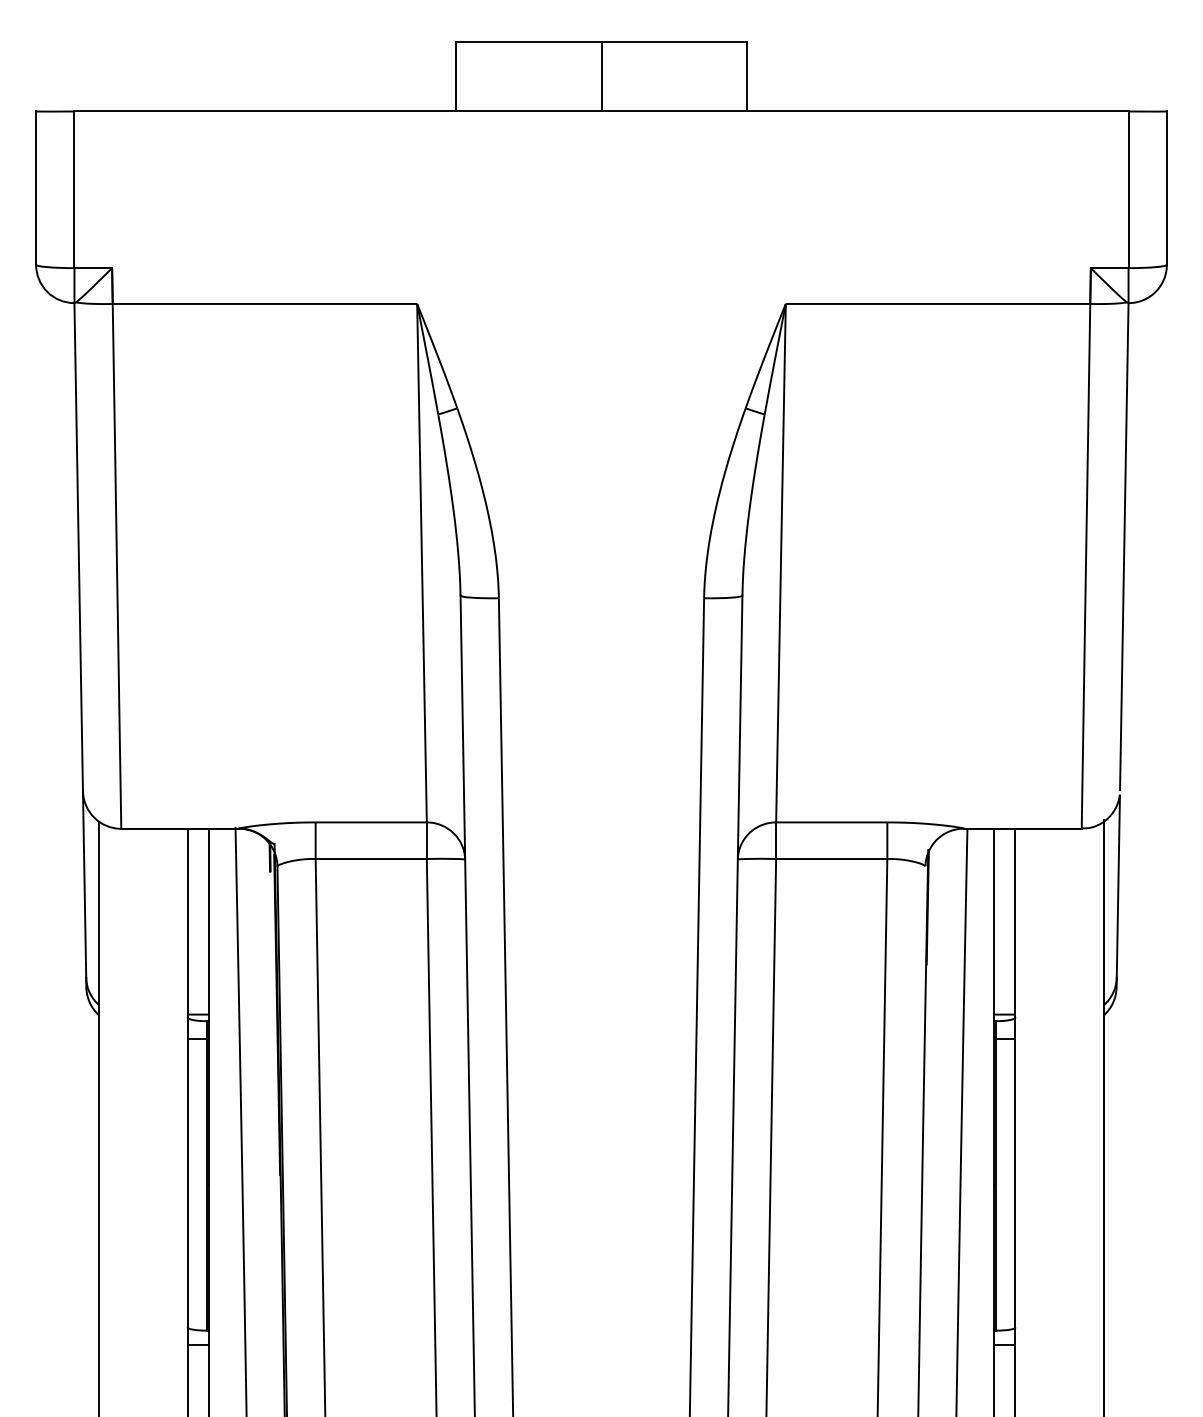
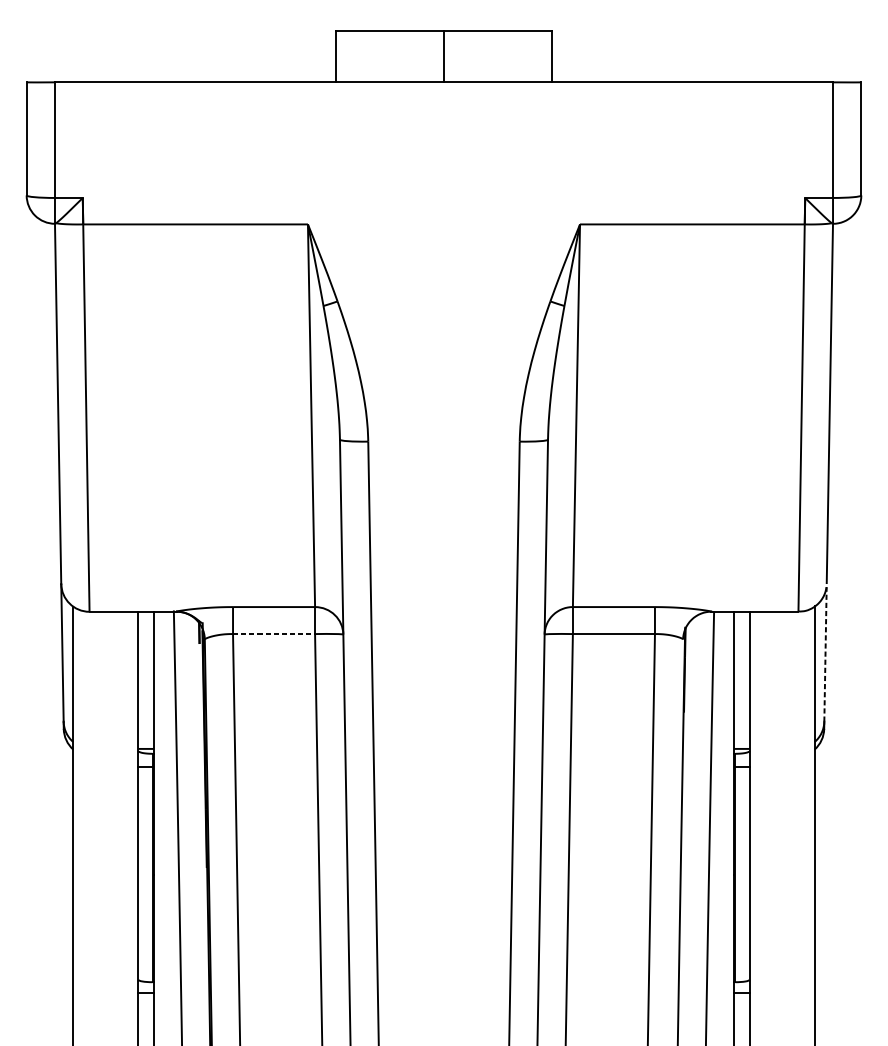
line: (371, 858) -> (274, 633), solid -> dashed
line: (1118, 886) -> (825, 654), solid -> dashed

